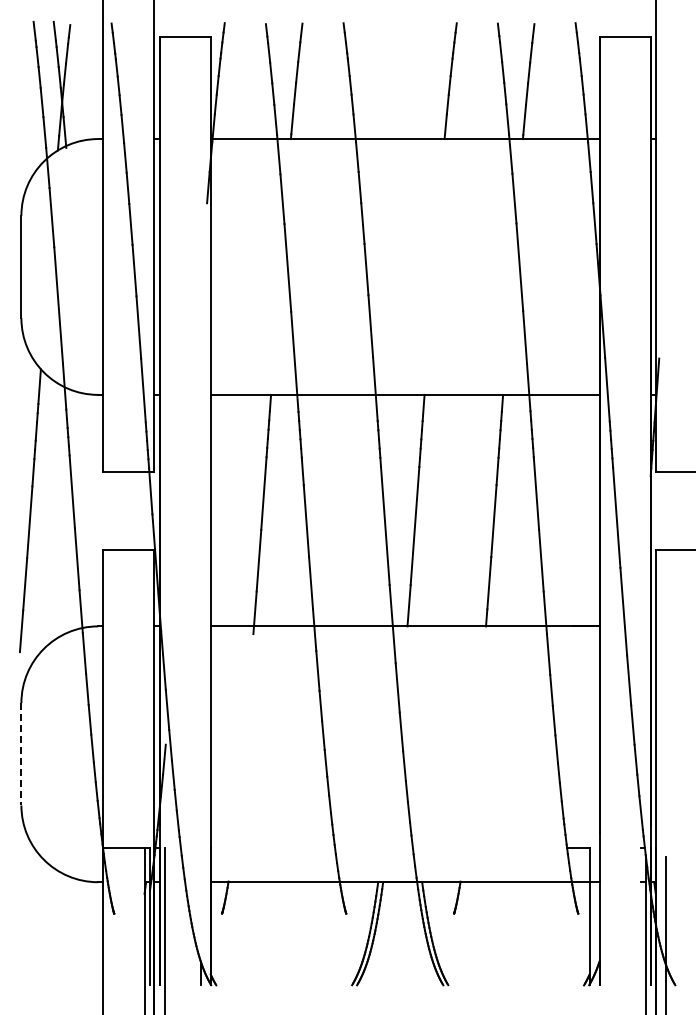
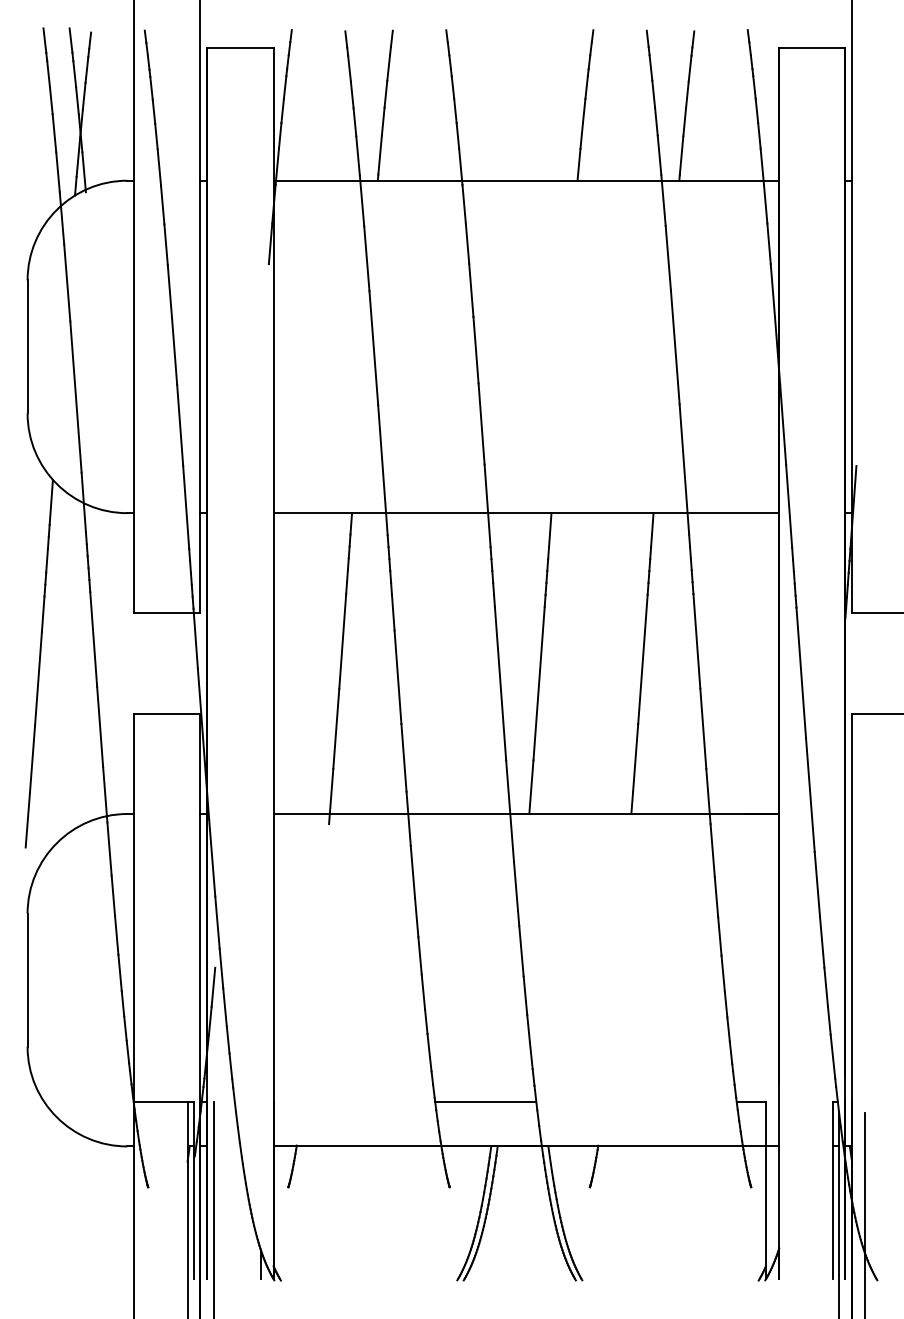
line: (21, 754) -> (27, 980), dashed -> solid
line: (373, 847) -> (485, 1101), added
line: (640, 915) -> (832, 1189), added

